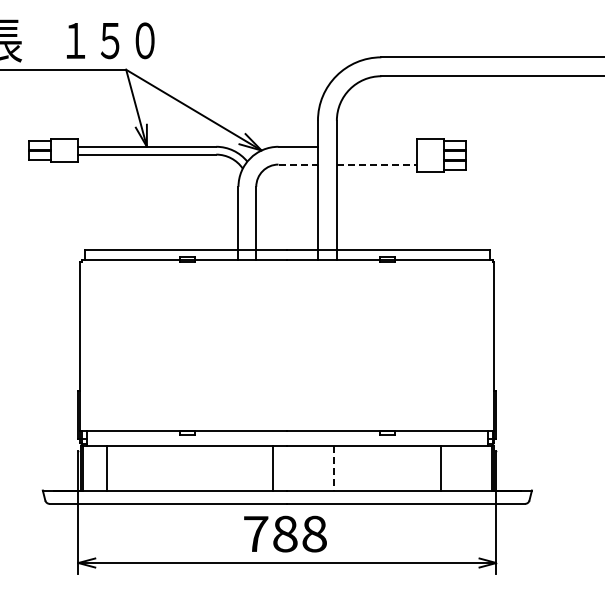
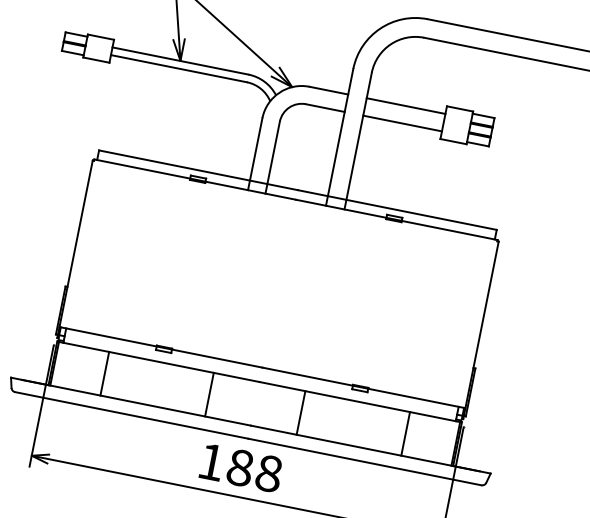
line: (376, 146) -> (405, 105), added
line: (298, 164) -> (325, 108), dashed -> solid
line: (377, 164) -> (403, 123), dashed -> solid
line: (106, 468) -> (104, 373), moved
line: (272, 468) -> (209, 394), moved
line: (334, 468) -> (301, 413), dashed -> solid
text: (256, 533) -> (212, 461), 788 -> 188

